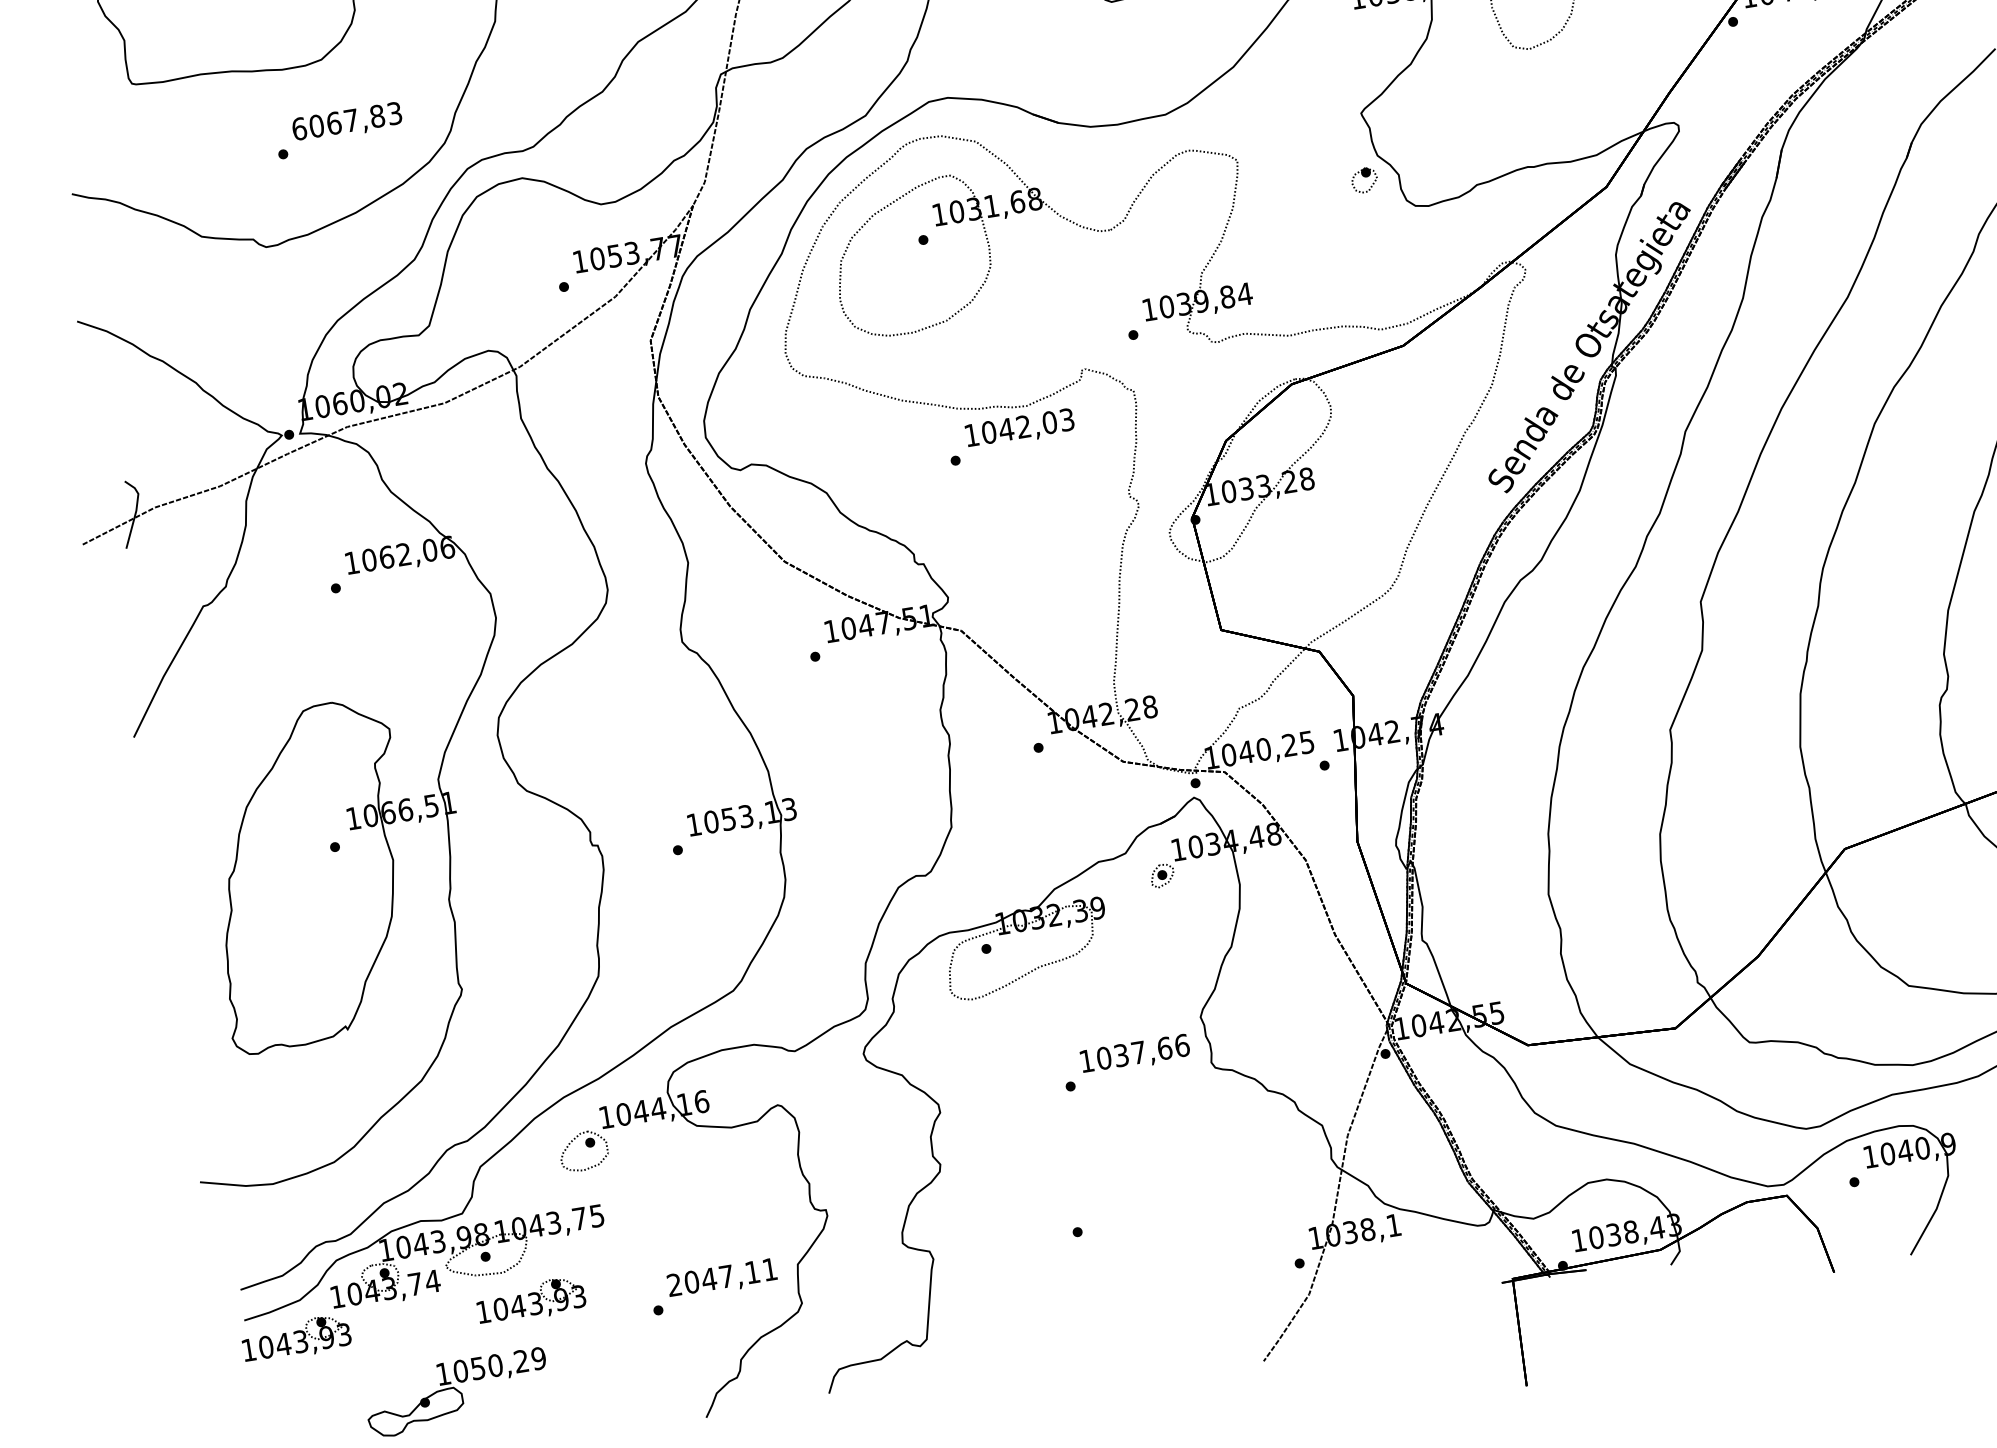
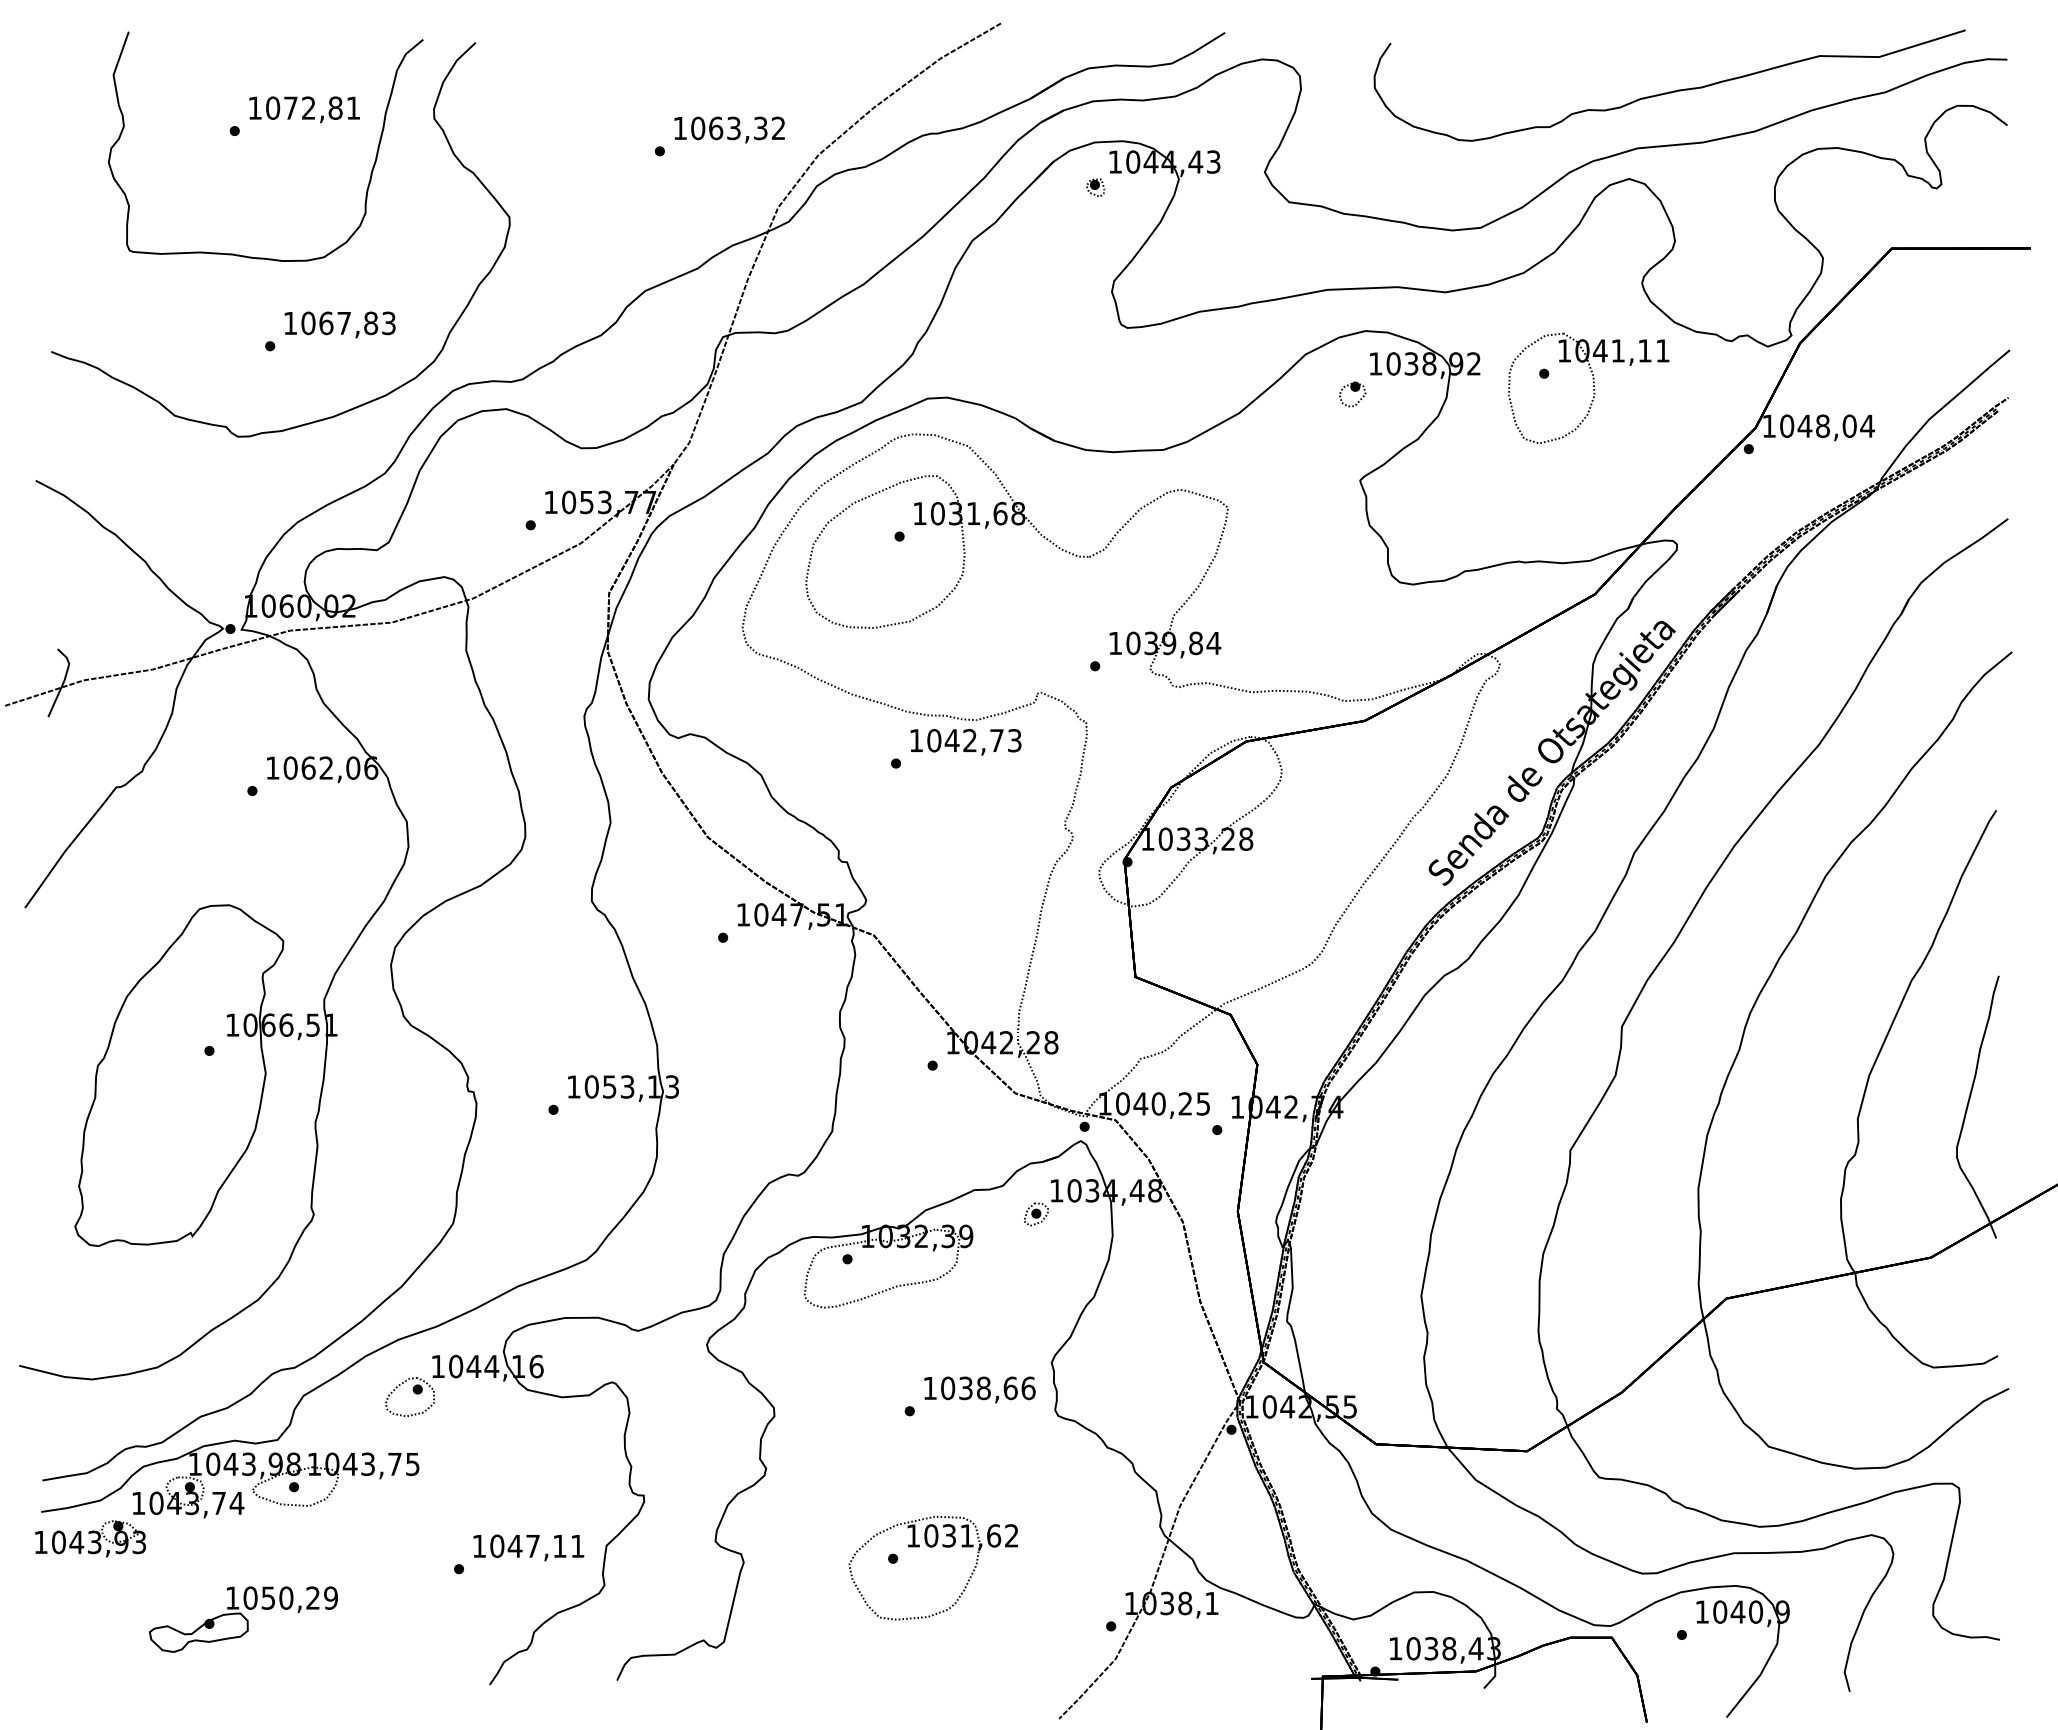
text: (299, 129) -> (290, 323), 6067,83 -> 1067,83
part: (1364, 180) -> (1352, 394), moved
text: (1049, 422) -> (996, 740), 1042,03 -> 1042,73
text: (1138, 1052) -> (983, 1388), 1037,66 -> 1038,66
part: (1114, 1215) -> (932, 1547), added
text: (673, 1284) -> (478, 1545), 2047,11 -> 1047,11
part: (530, 1300) -> (332, 1538), removed

